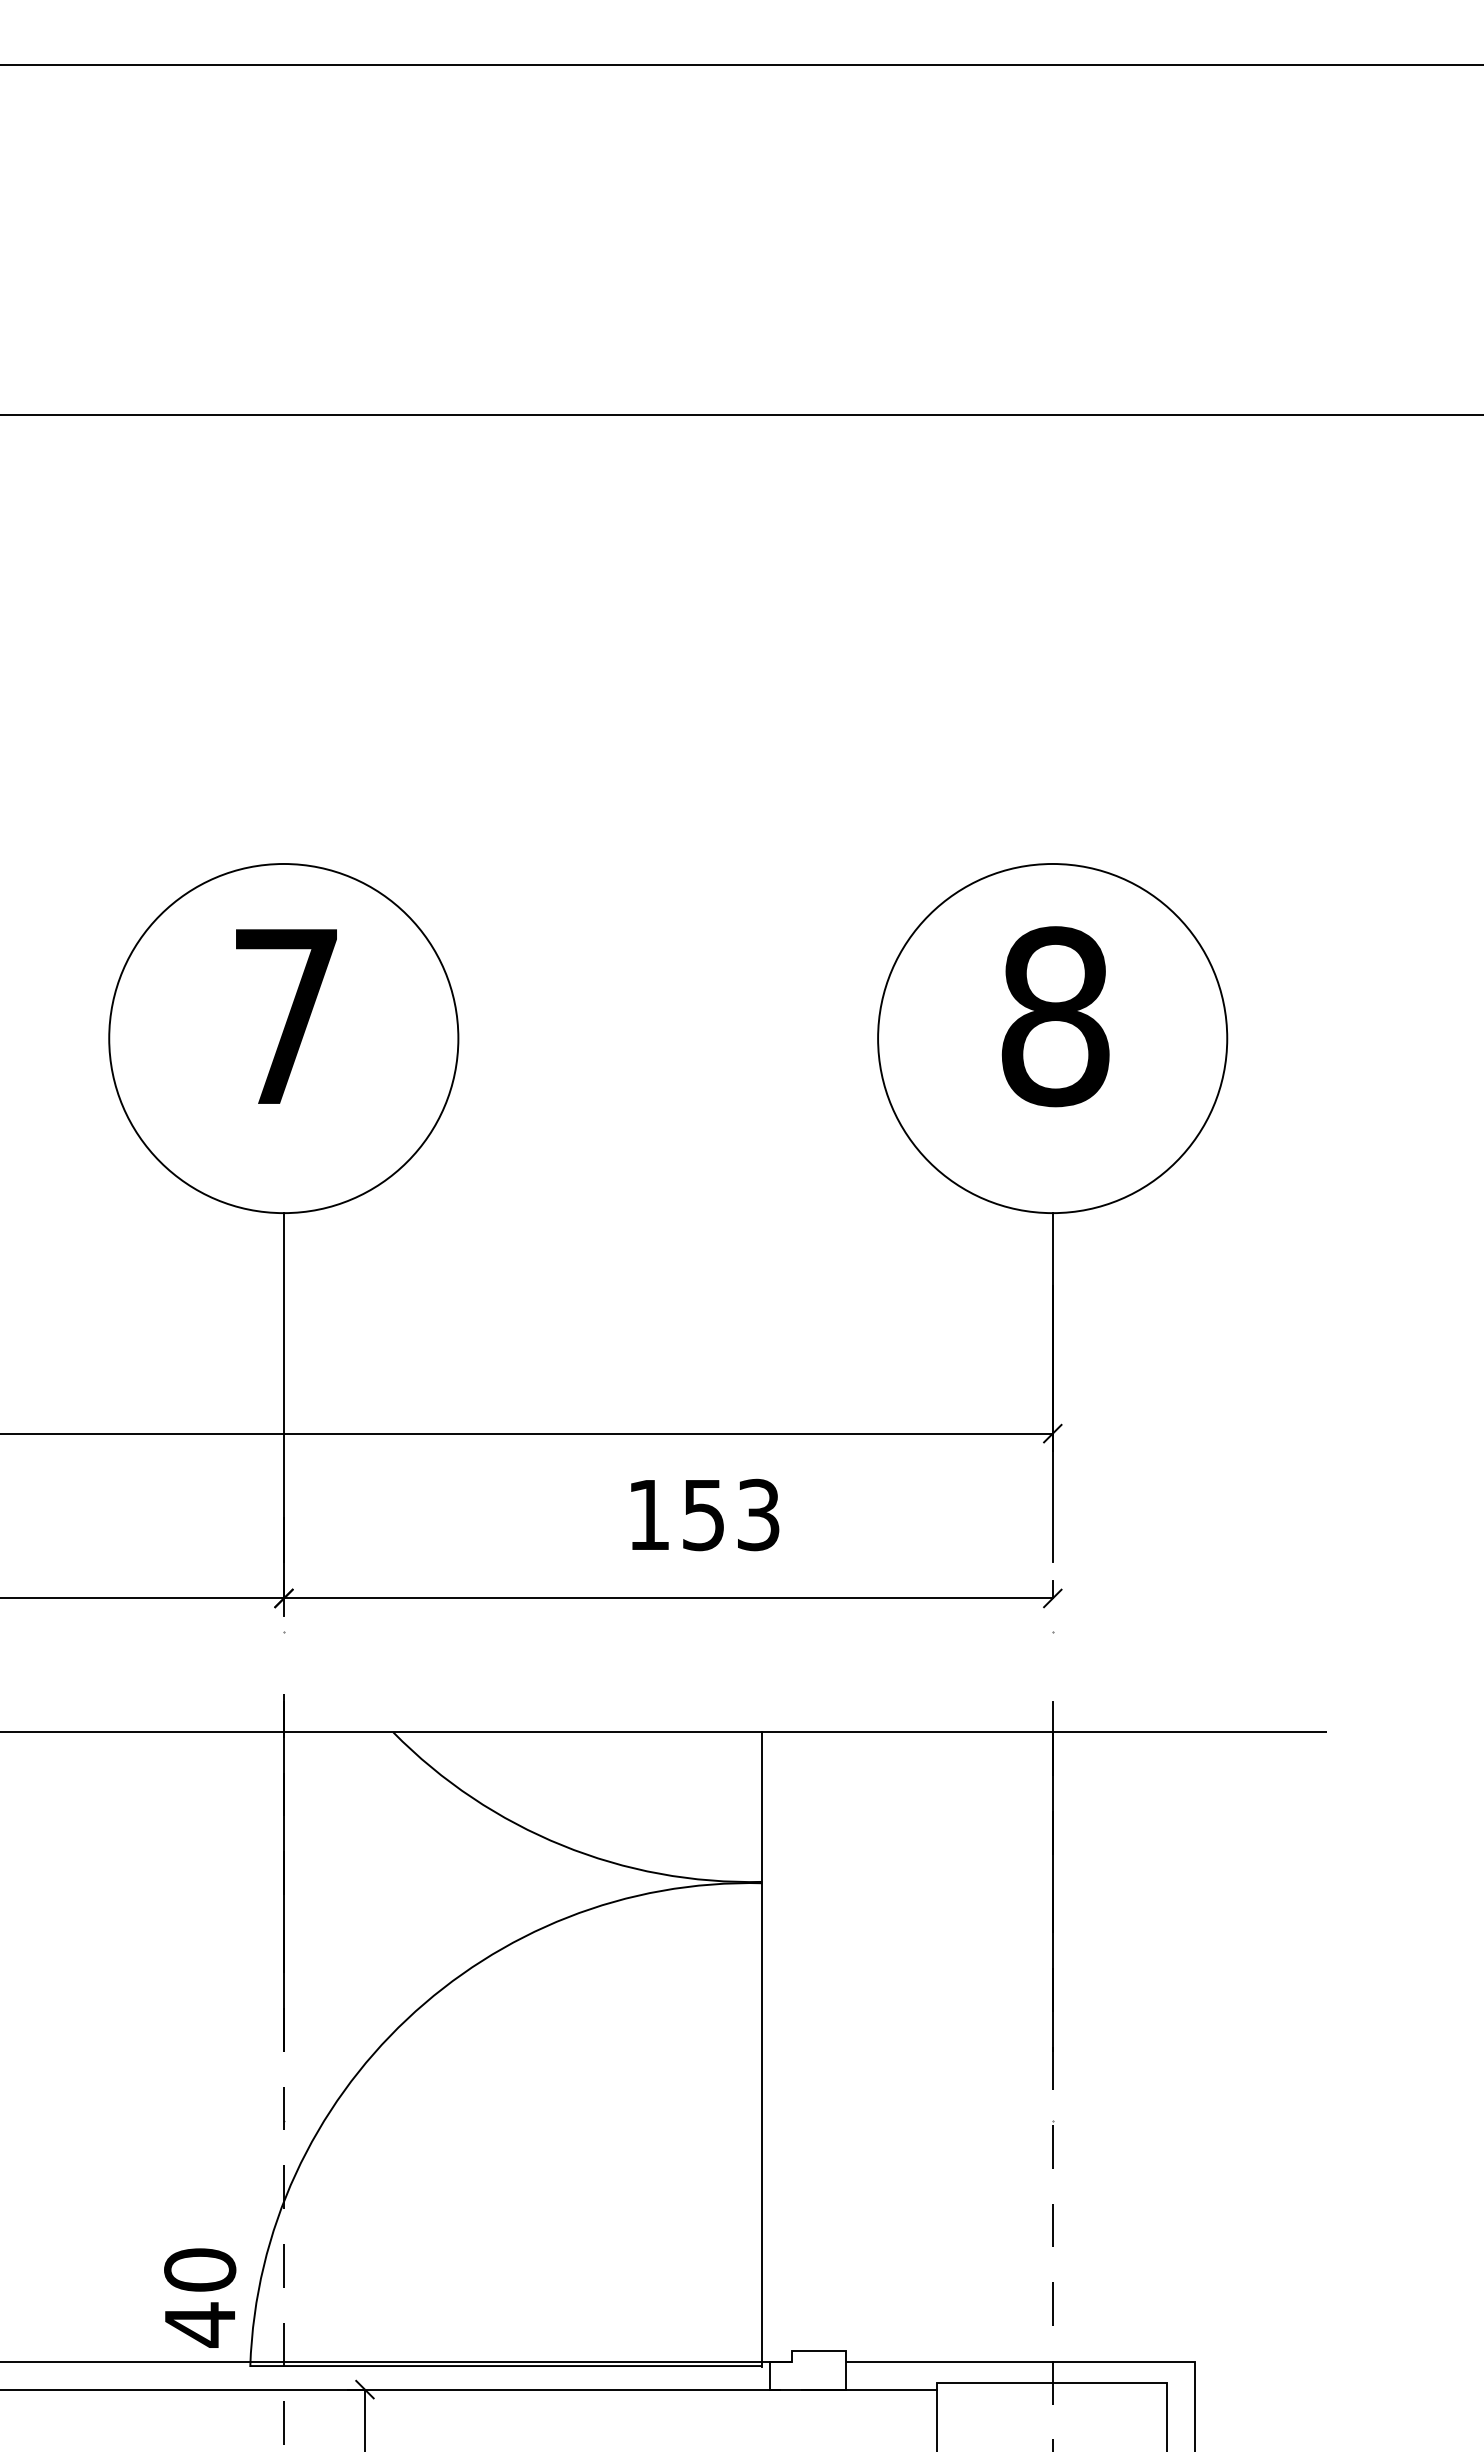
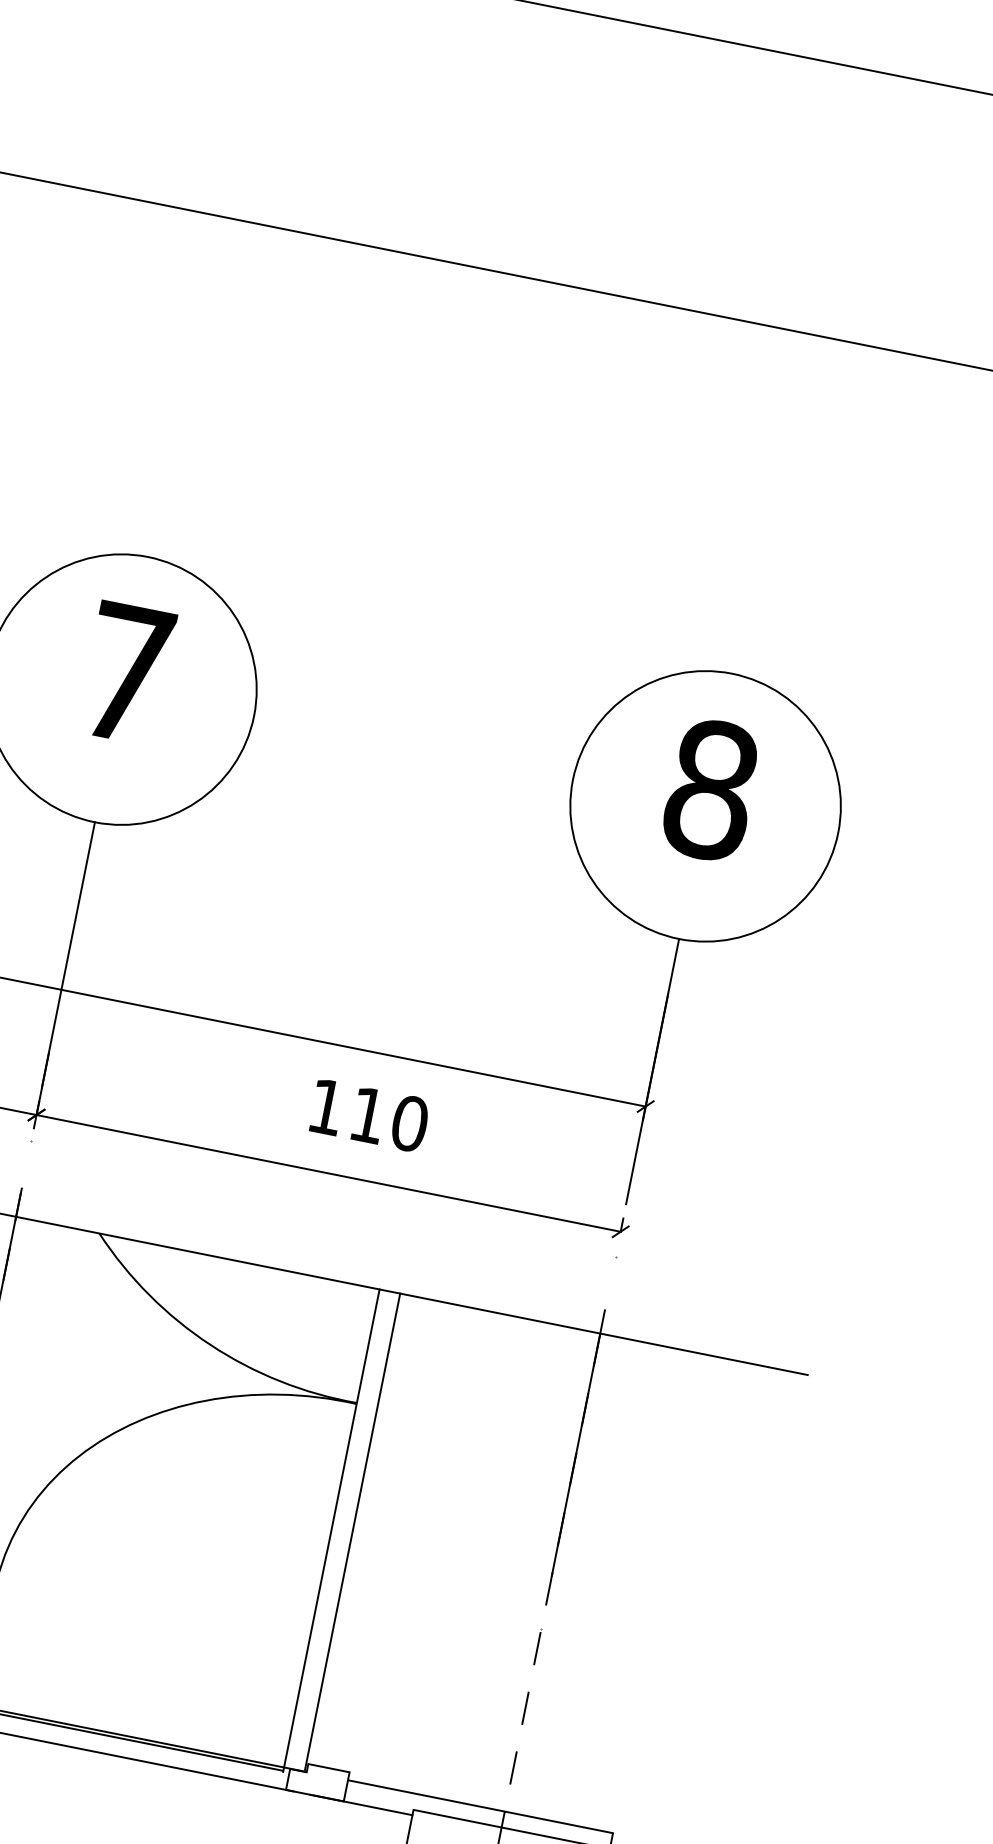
text: (731, 1514) -> (389, 1119), 153 -> 110
line: (789, 2045) -> (352, 1531), added

